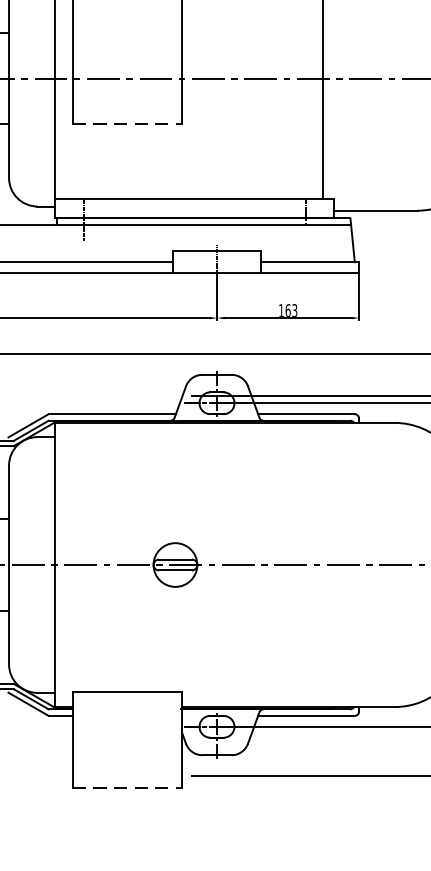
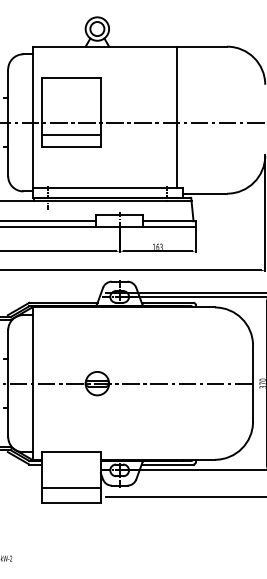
line: (127, 100) -> (71, 134), added
line: (129, 124) -> (72, 147), dashed -> solid
line: (127, 760) -> (71, 488), added
line: (129, 788) -> (72, 503), dashed -> solid

